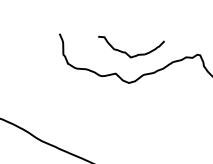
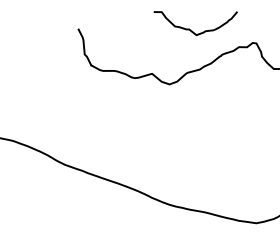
part: (127, 53) -> (192, 30), moved

